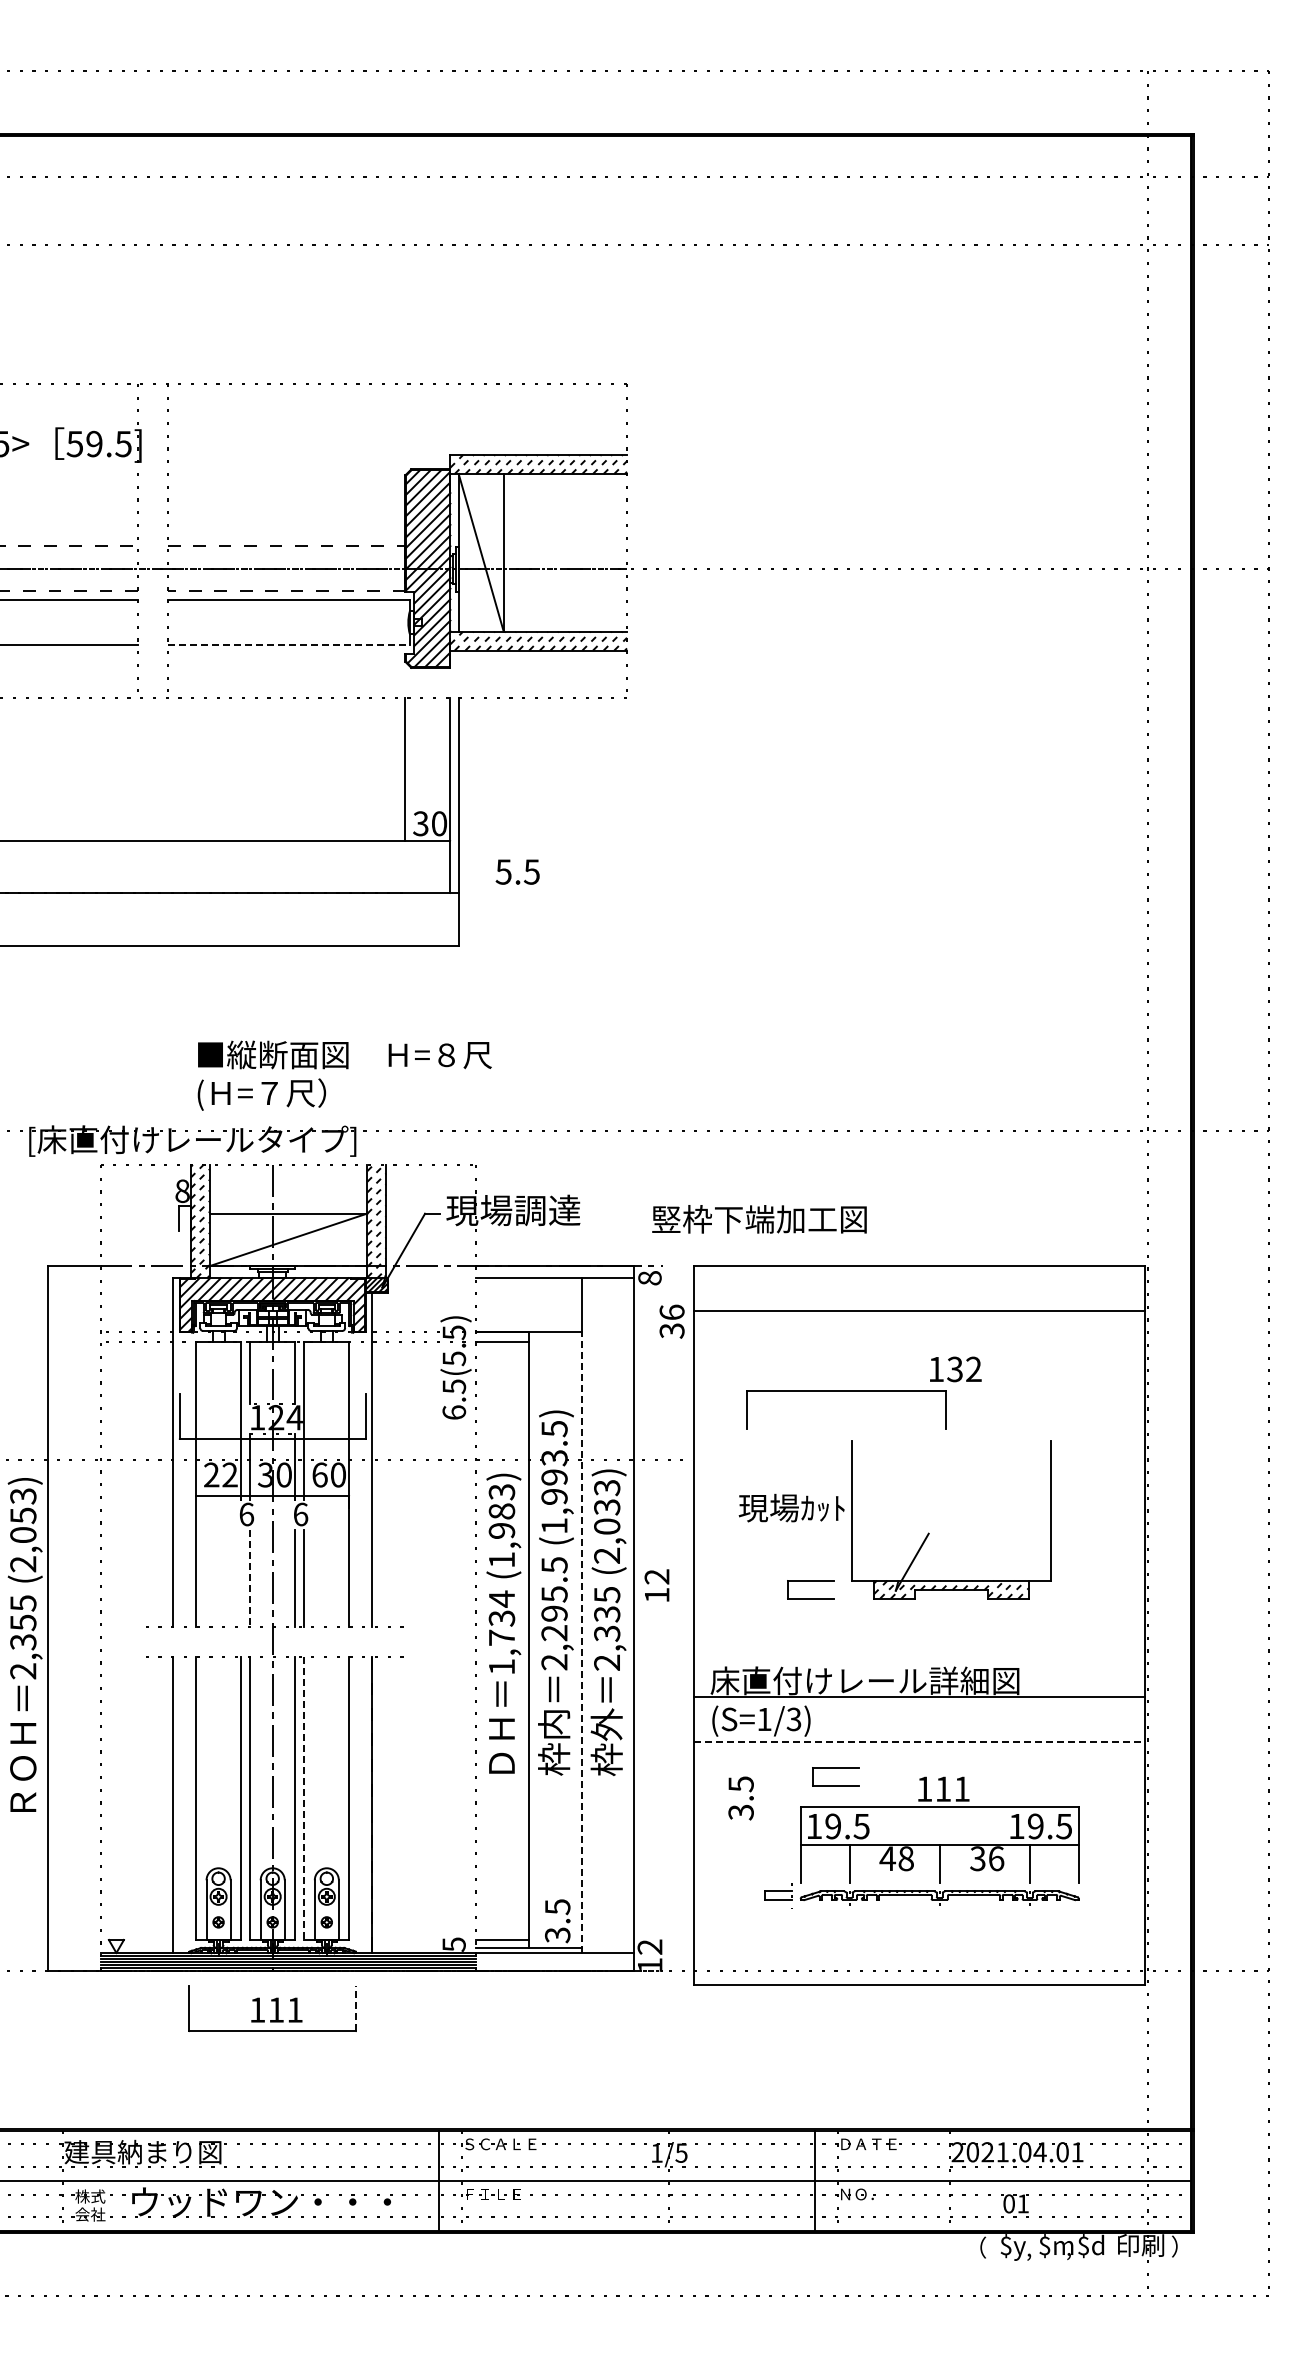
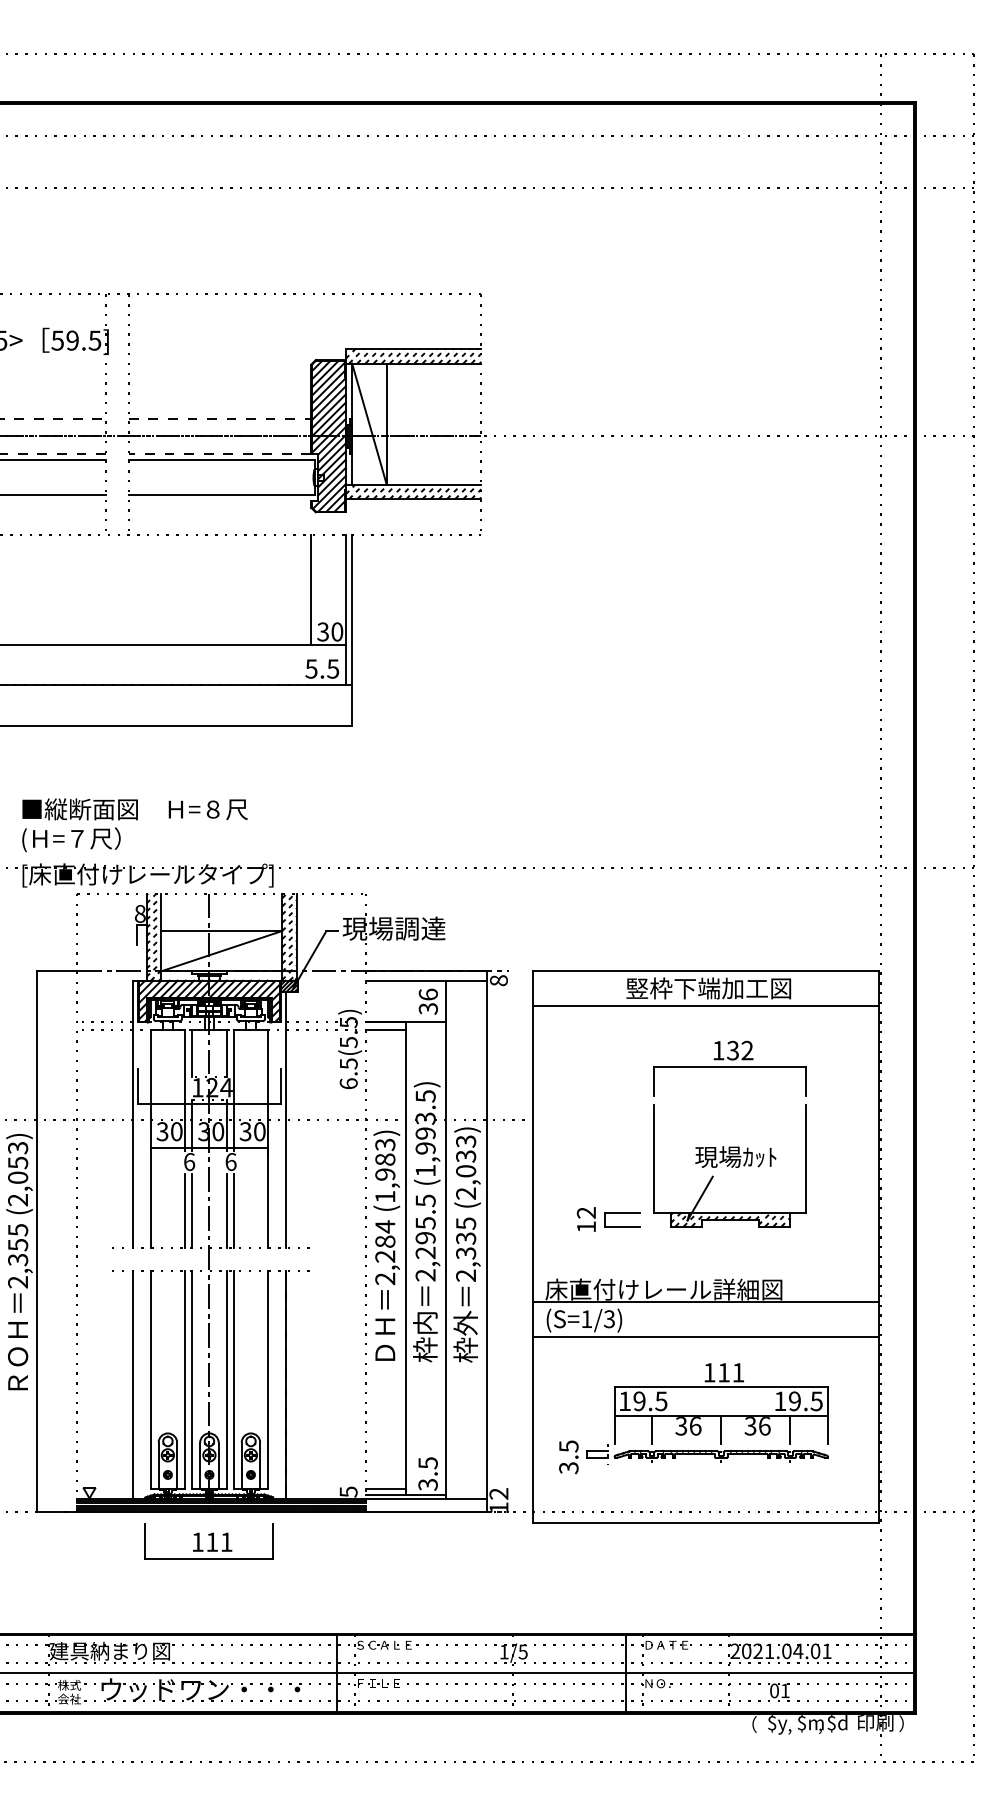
line: (289, 645) -> (222, 495), dashed -> solid
text: (517, 871) -> (322, 668), moved
text: (344, 1075) -> (134, 825), moved
text: (759, 1219) -> (708, 988), moved
text: (671, 1321) -> (427, 1001), moved
part: (846, 1391) -> (730, 1067), moved
text: (220, 1474) -> (169, 1131), 22 -> 30
text: (319, 1474) -> (245, 1131), 60 -> 30
text: (791, 1507) -> (735, 1156), moved
line: (241, 1578) -> (185, 1211), added
line: (250, 1579) -> (192, 1211), dashed -> solid
text: (656, 1585) -> (586, 1219), moved
text: (501, 1642) -> (384, 1260), 1,734 -> 2,284
line: (581, 1642) -> (446, 1260), dashed -> solid
line: (919, 1742) -> (705, 1336), dashed -> solid
part: (835, 1768) -> (641, 1356), removed
line: (304, 1798) -> (233, 1379), dashed -> solid
text: (740, 1798) -> (568, 1457), moved
text: (896, 1858) -> (688, 1425), 48 -> 36
line: (356, 2008) -> (273, 1541), dashed -> solid

